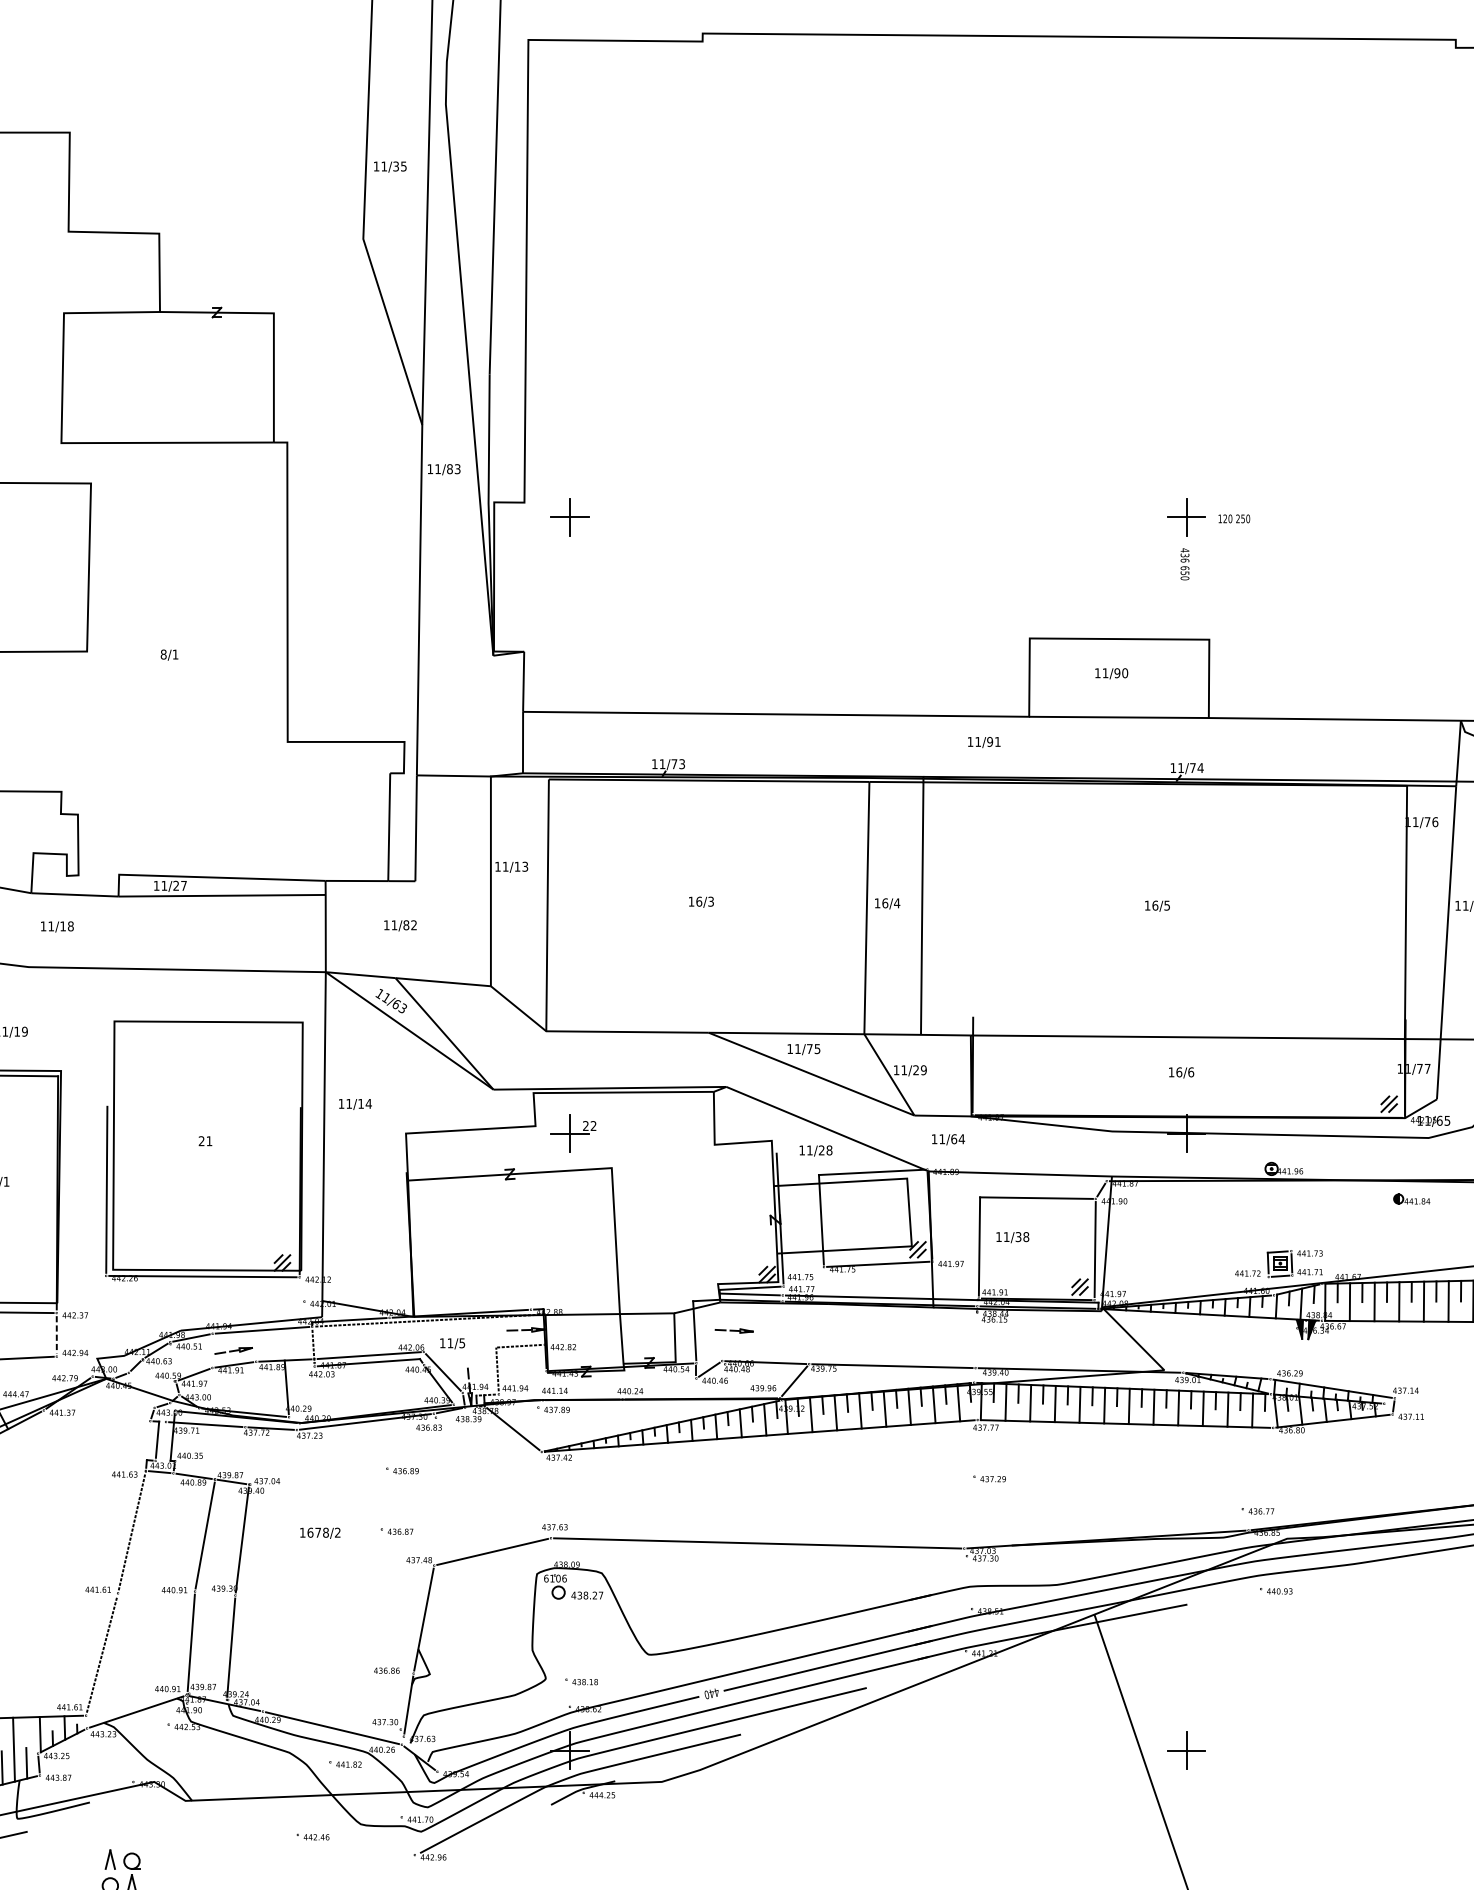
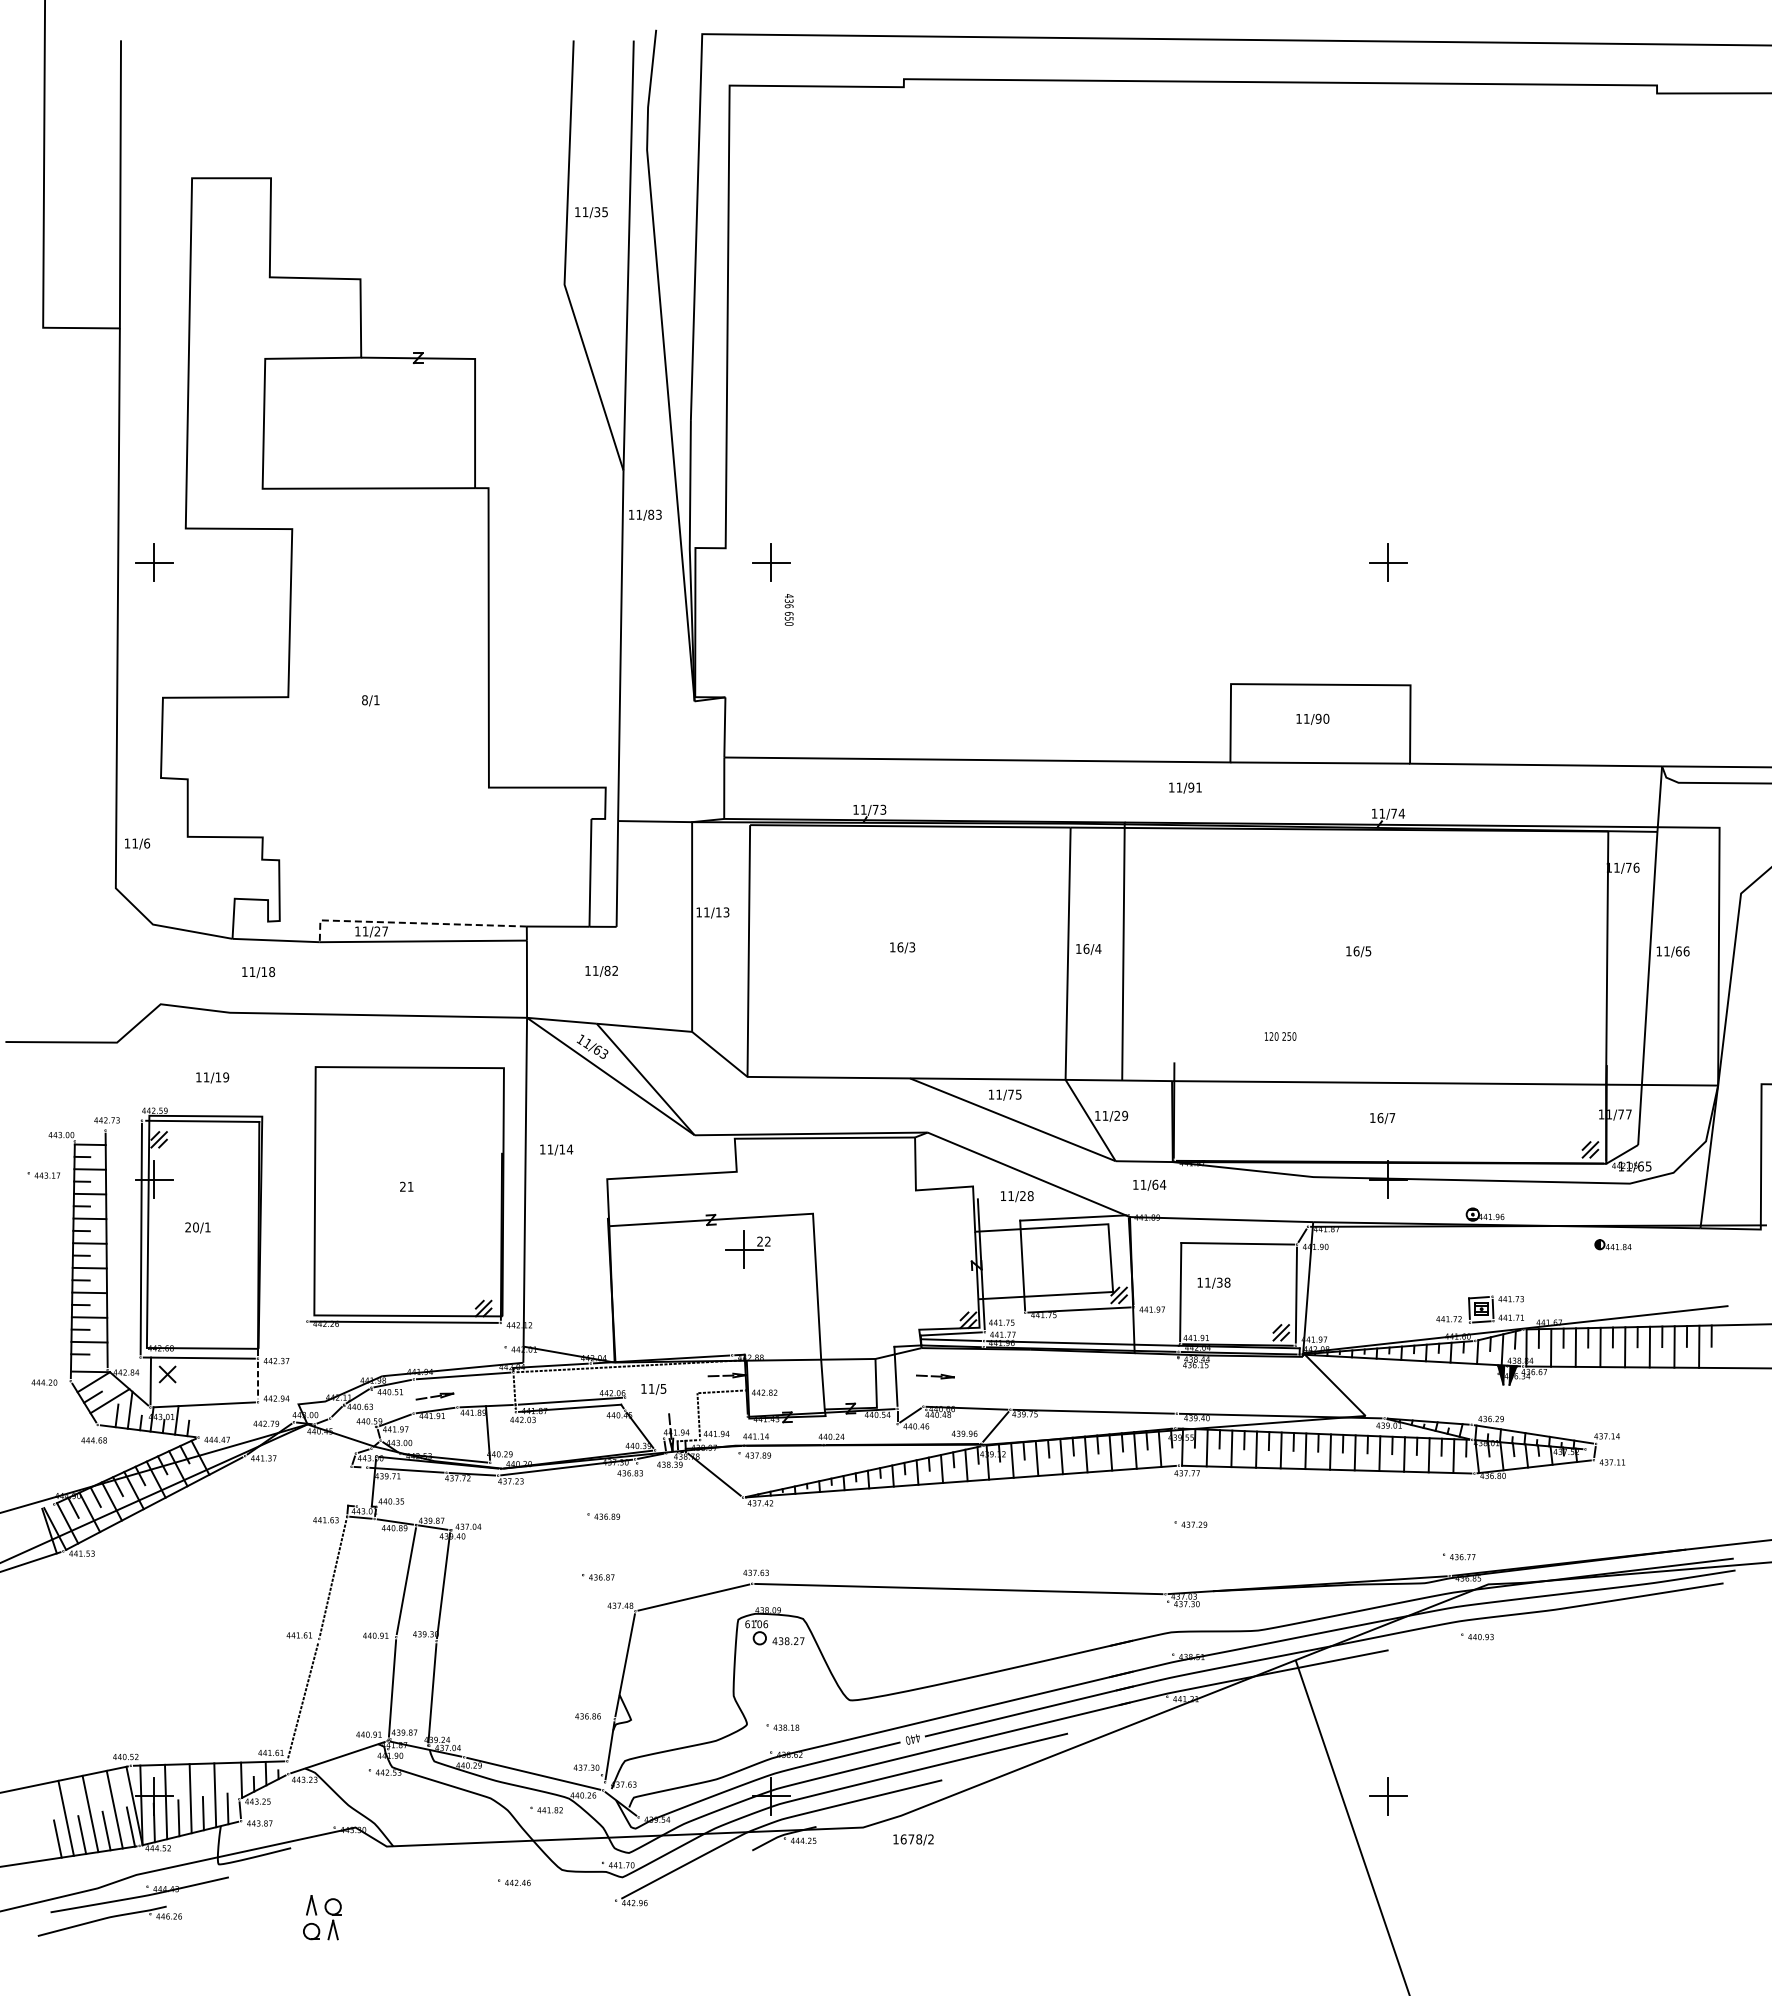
text: (1234, 518) -> (1280, 1036), moved
text: (1184, 563) -> (788, 609), moved
line: (211, 877) -> (412, 923), solid -> dashed
text: (1191, 1072) -> (1392, 1118), 16/6 -> 16/7
part: (573, 1133) -> (747, 1249), moved
line: (106, 1189) -> (307, 1235), removed
line: (443, 1371) -> (644, 1417), removed
line: (157, 1439) -> (358, 1485), removed
text: (320, 1532) -> (913, 1839), moved

